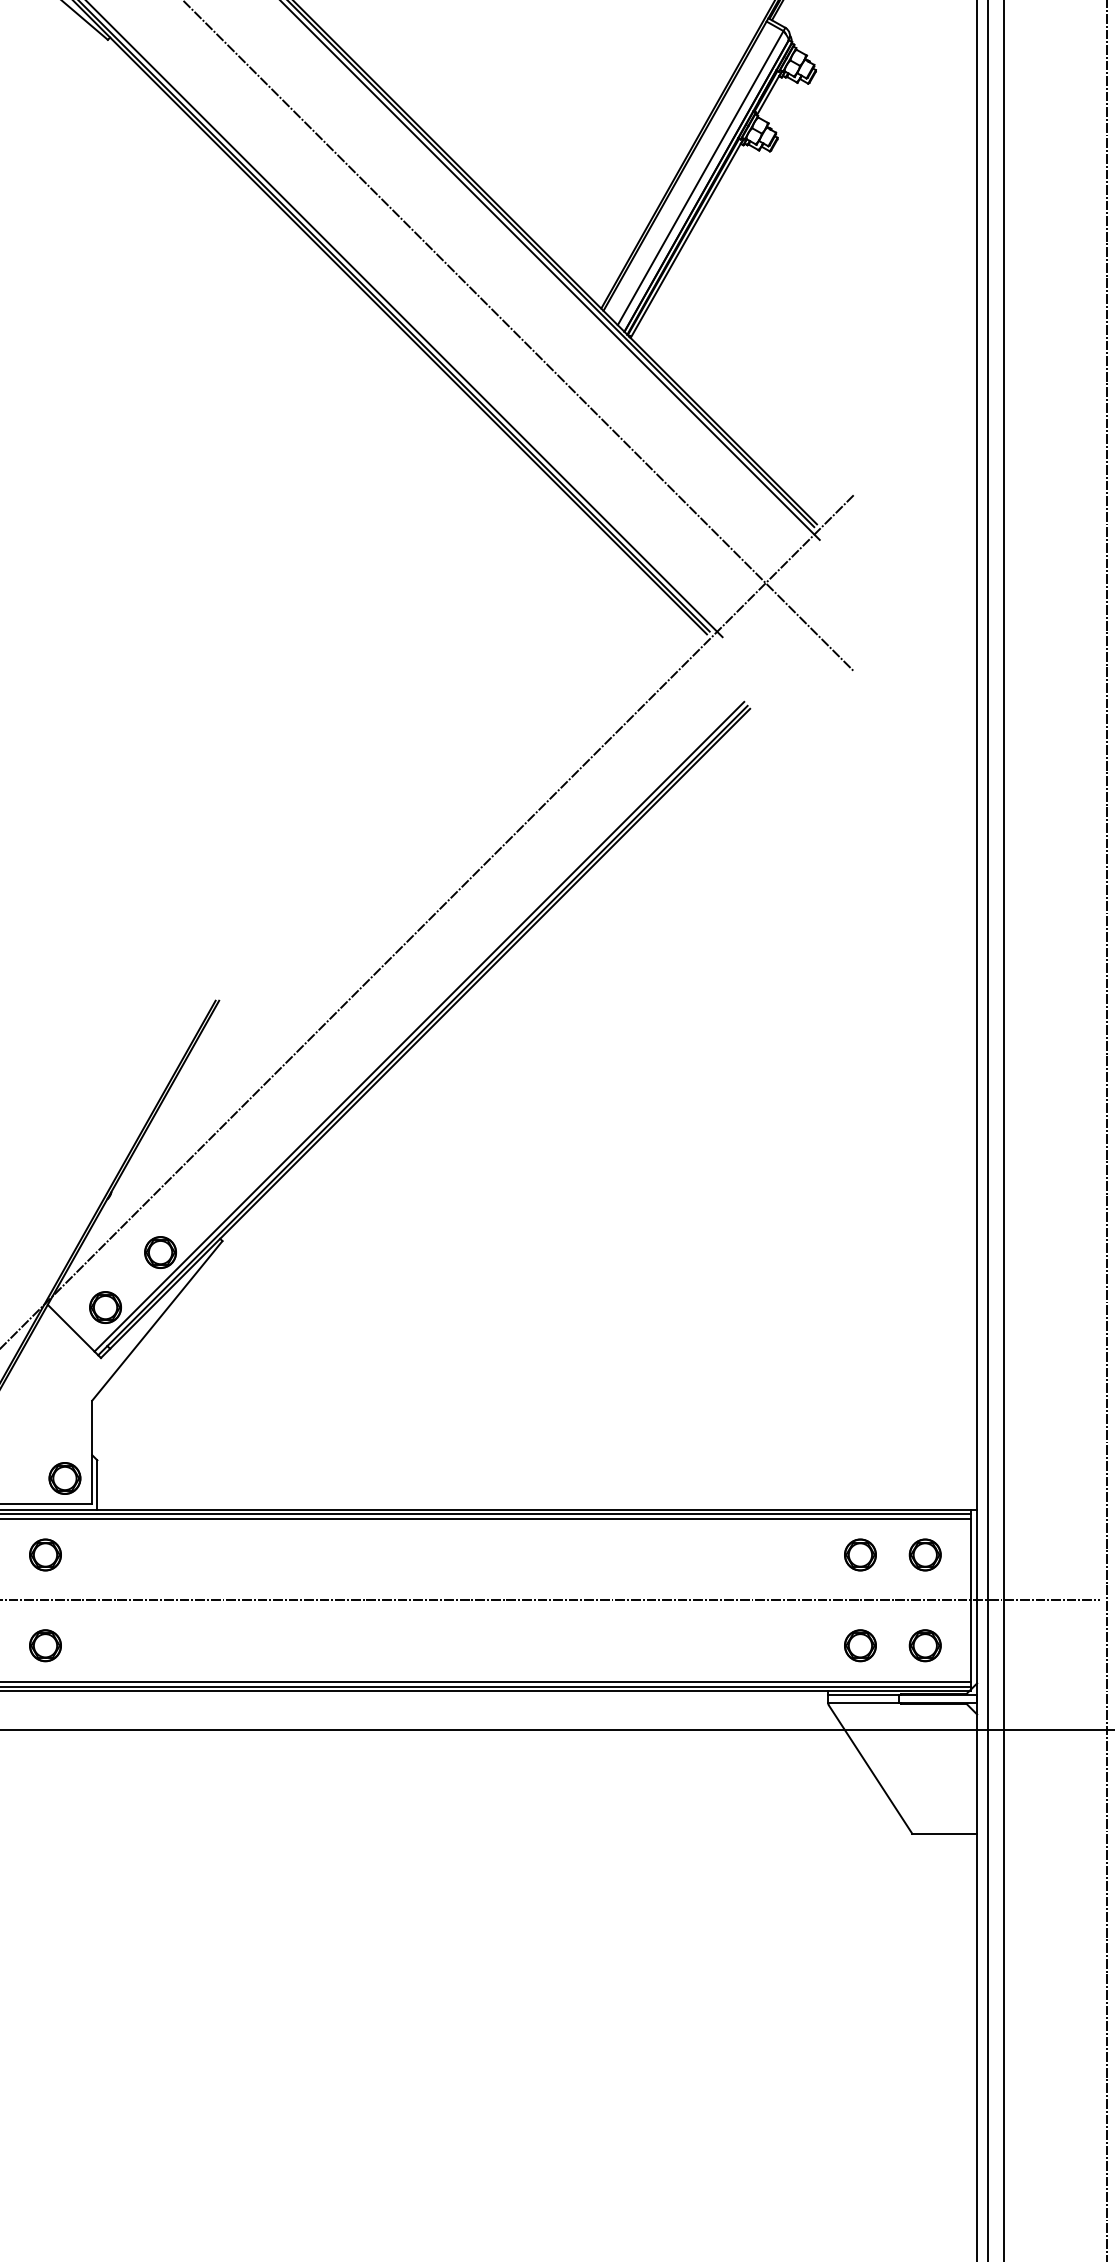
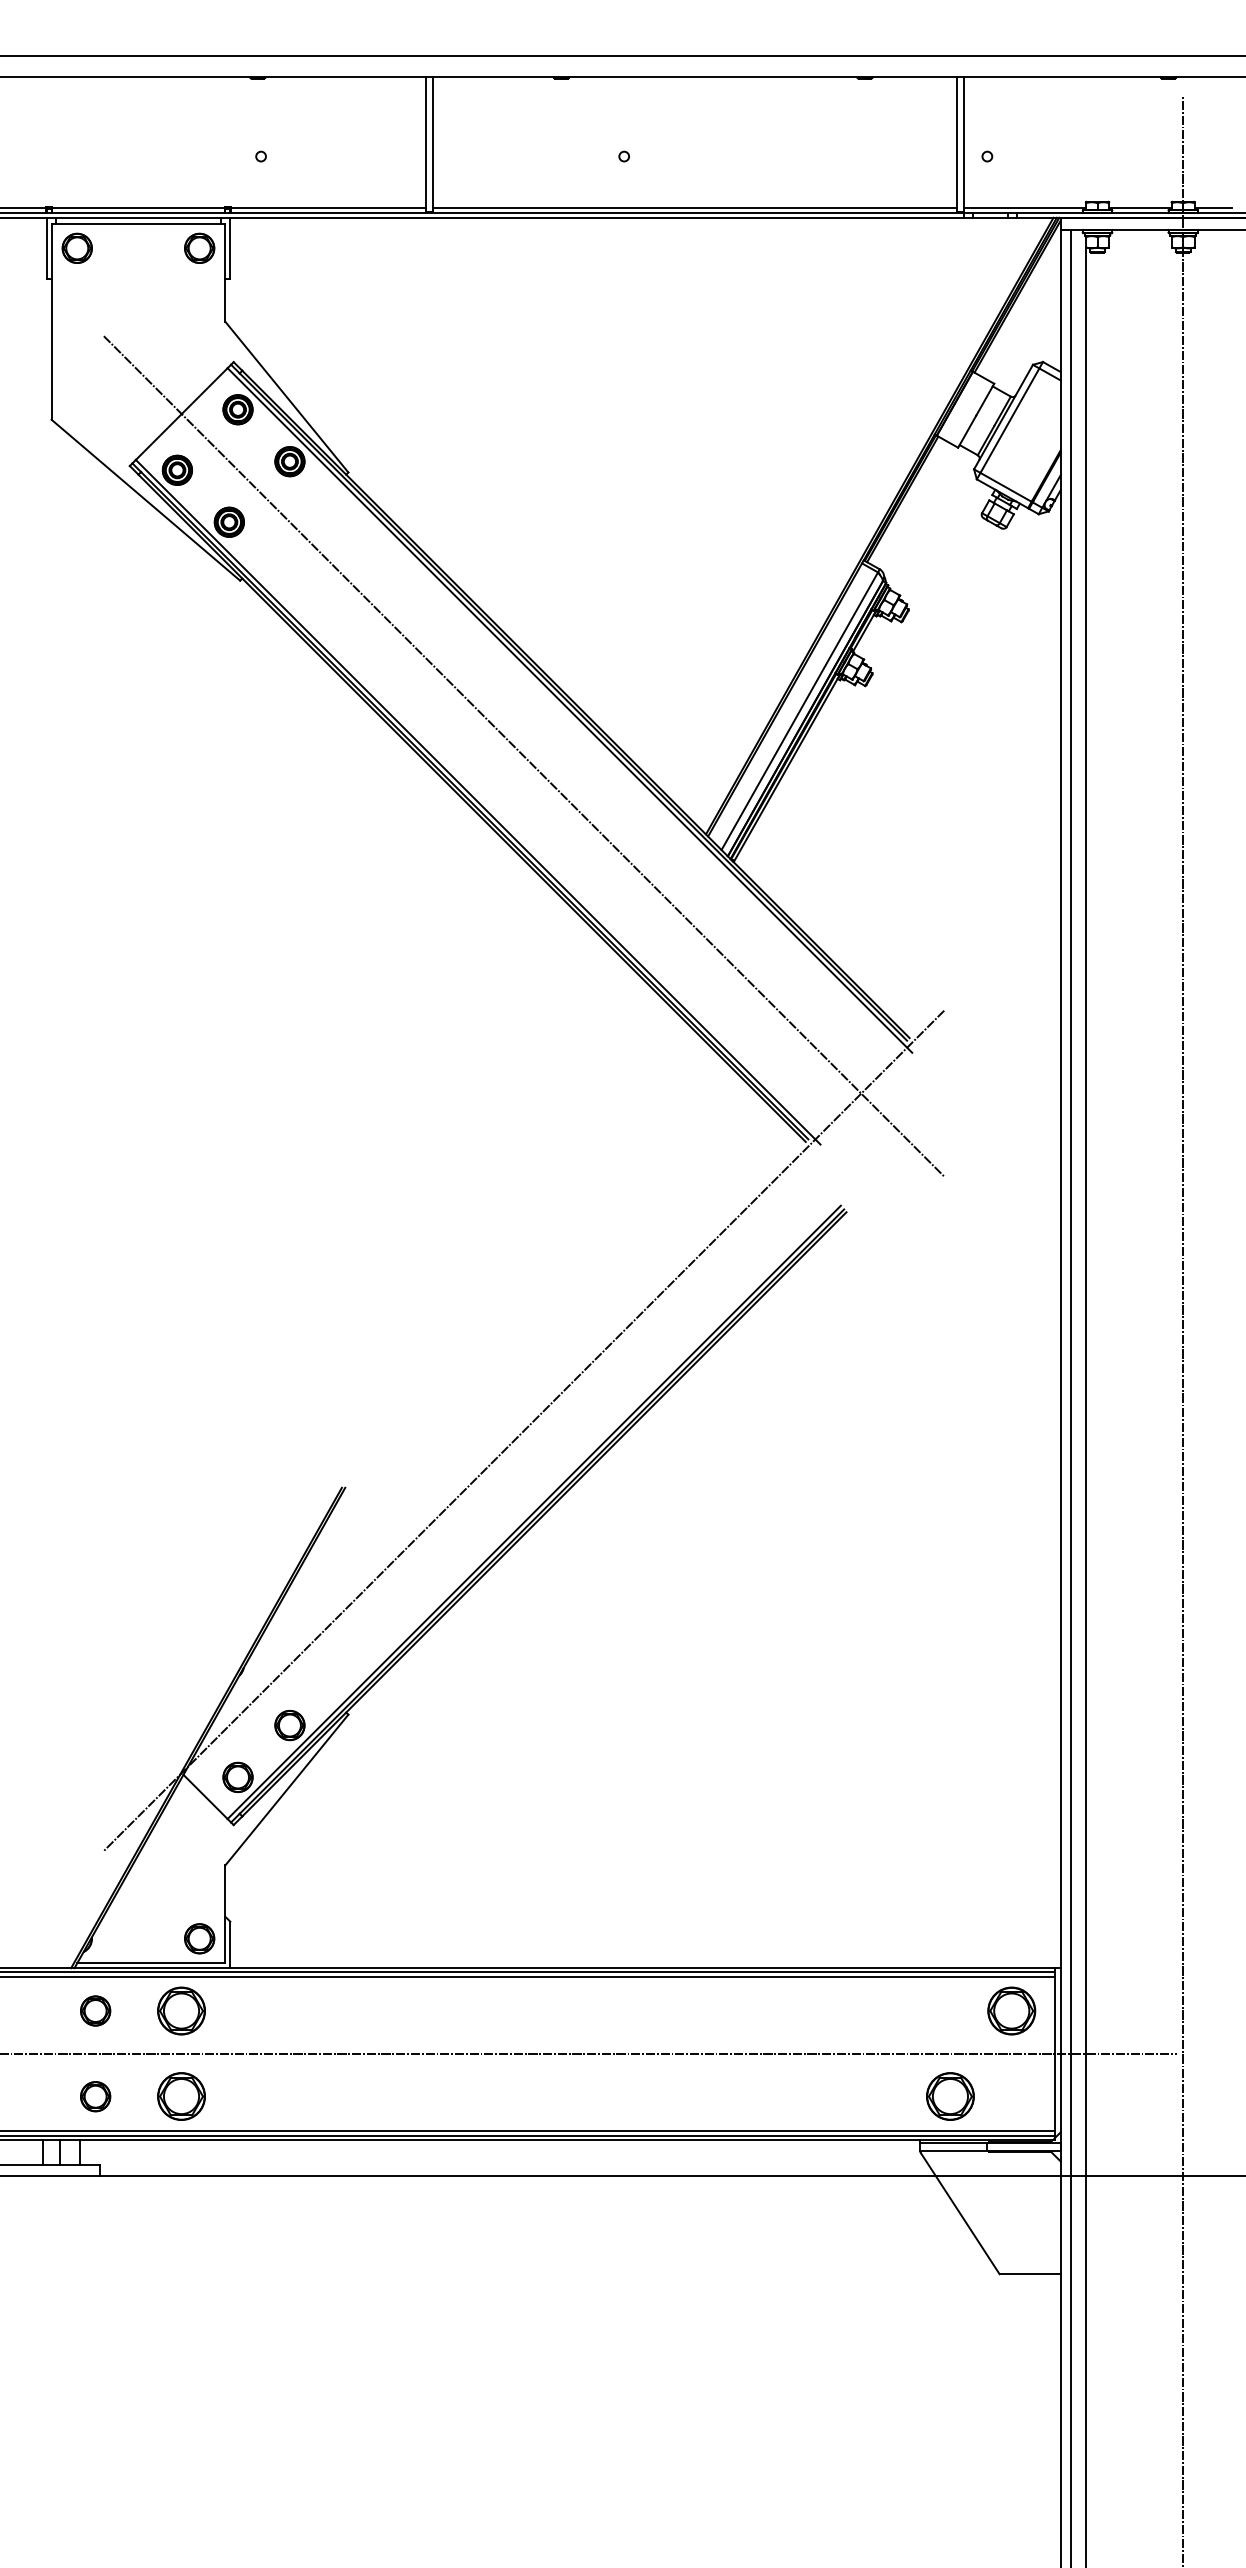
part: (44, 1554) -> (180, 2010), size x1.6
part: (860, 1554) -> (950, 2010), removed
part: (924, 1554) -> (1011, 2010), size x1.6
part: (44, 1645) -> (180, 2096), size x1.6
part: (860, 1645) -> (950, 2096), size x1.6
part: (924, 1645) -> (1011, 2096), removed

